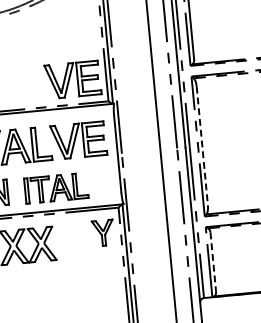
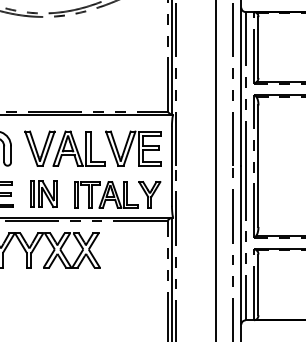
part: (72, 79) -> (133, 86), removed
line: (202, 146) -> (258, 166), dashed -> solid
part: (103, 232) -> (149, 194), moved
line: (213, 262) -> (258, 285), dashed -> solid

